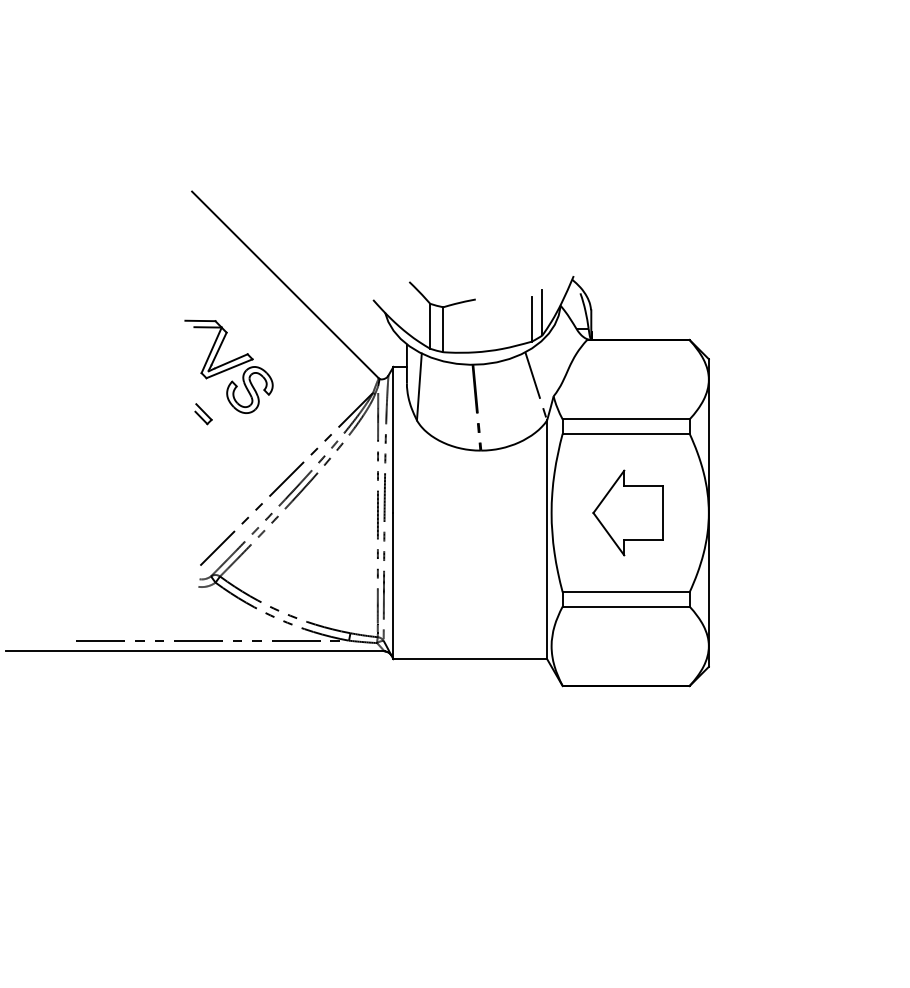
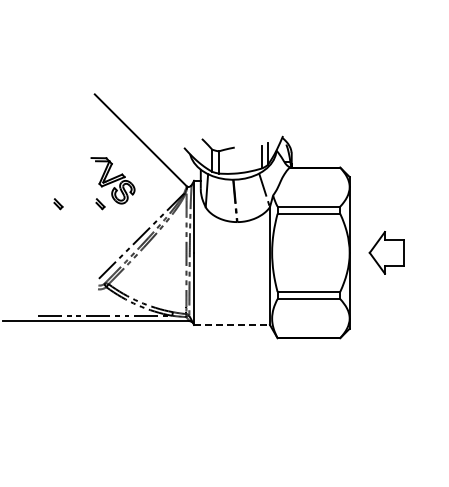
part: (118, 414) -> (58, 204), added
part: (627, 512) -> (386, 252), moved
line: (471, 658) -> (232, 324), solid -> dashed

